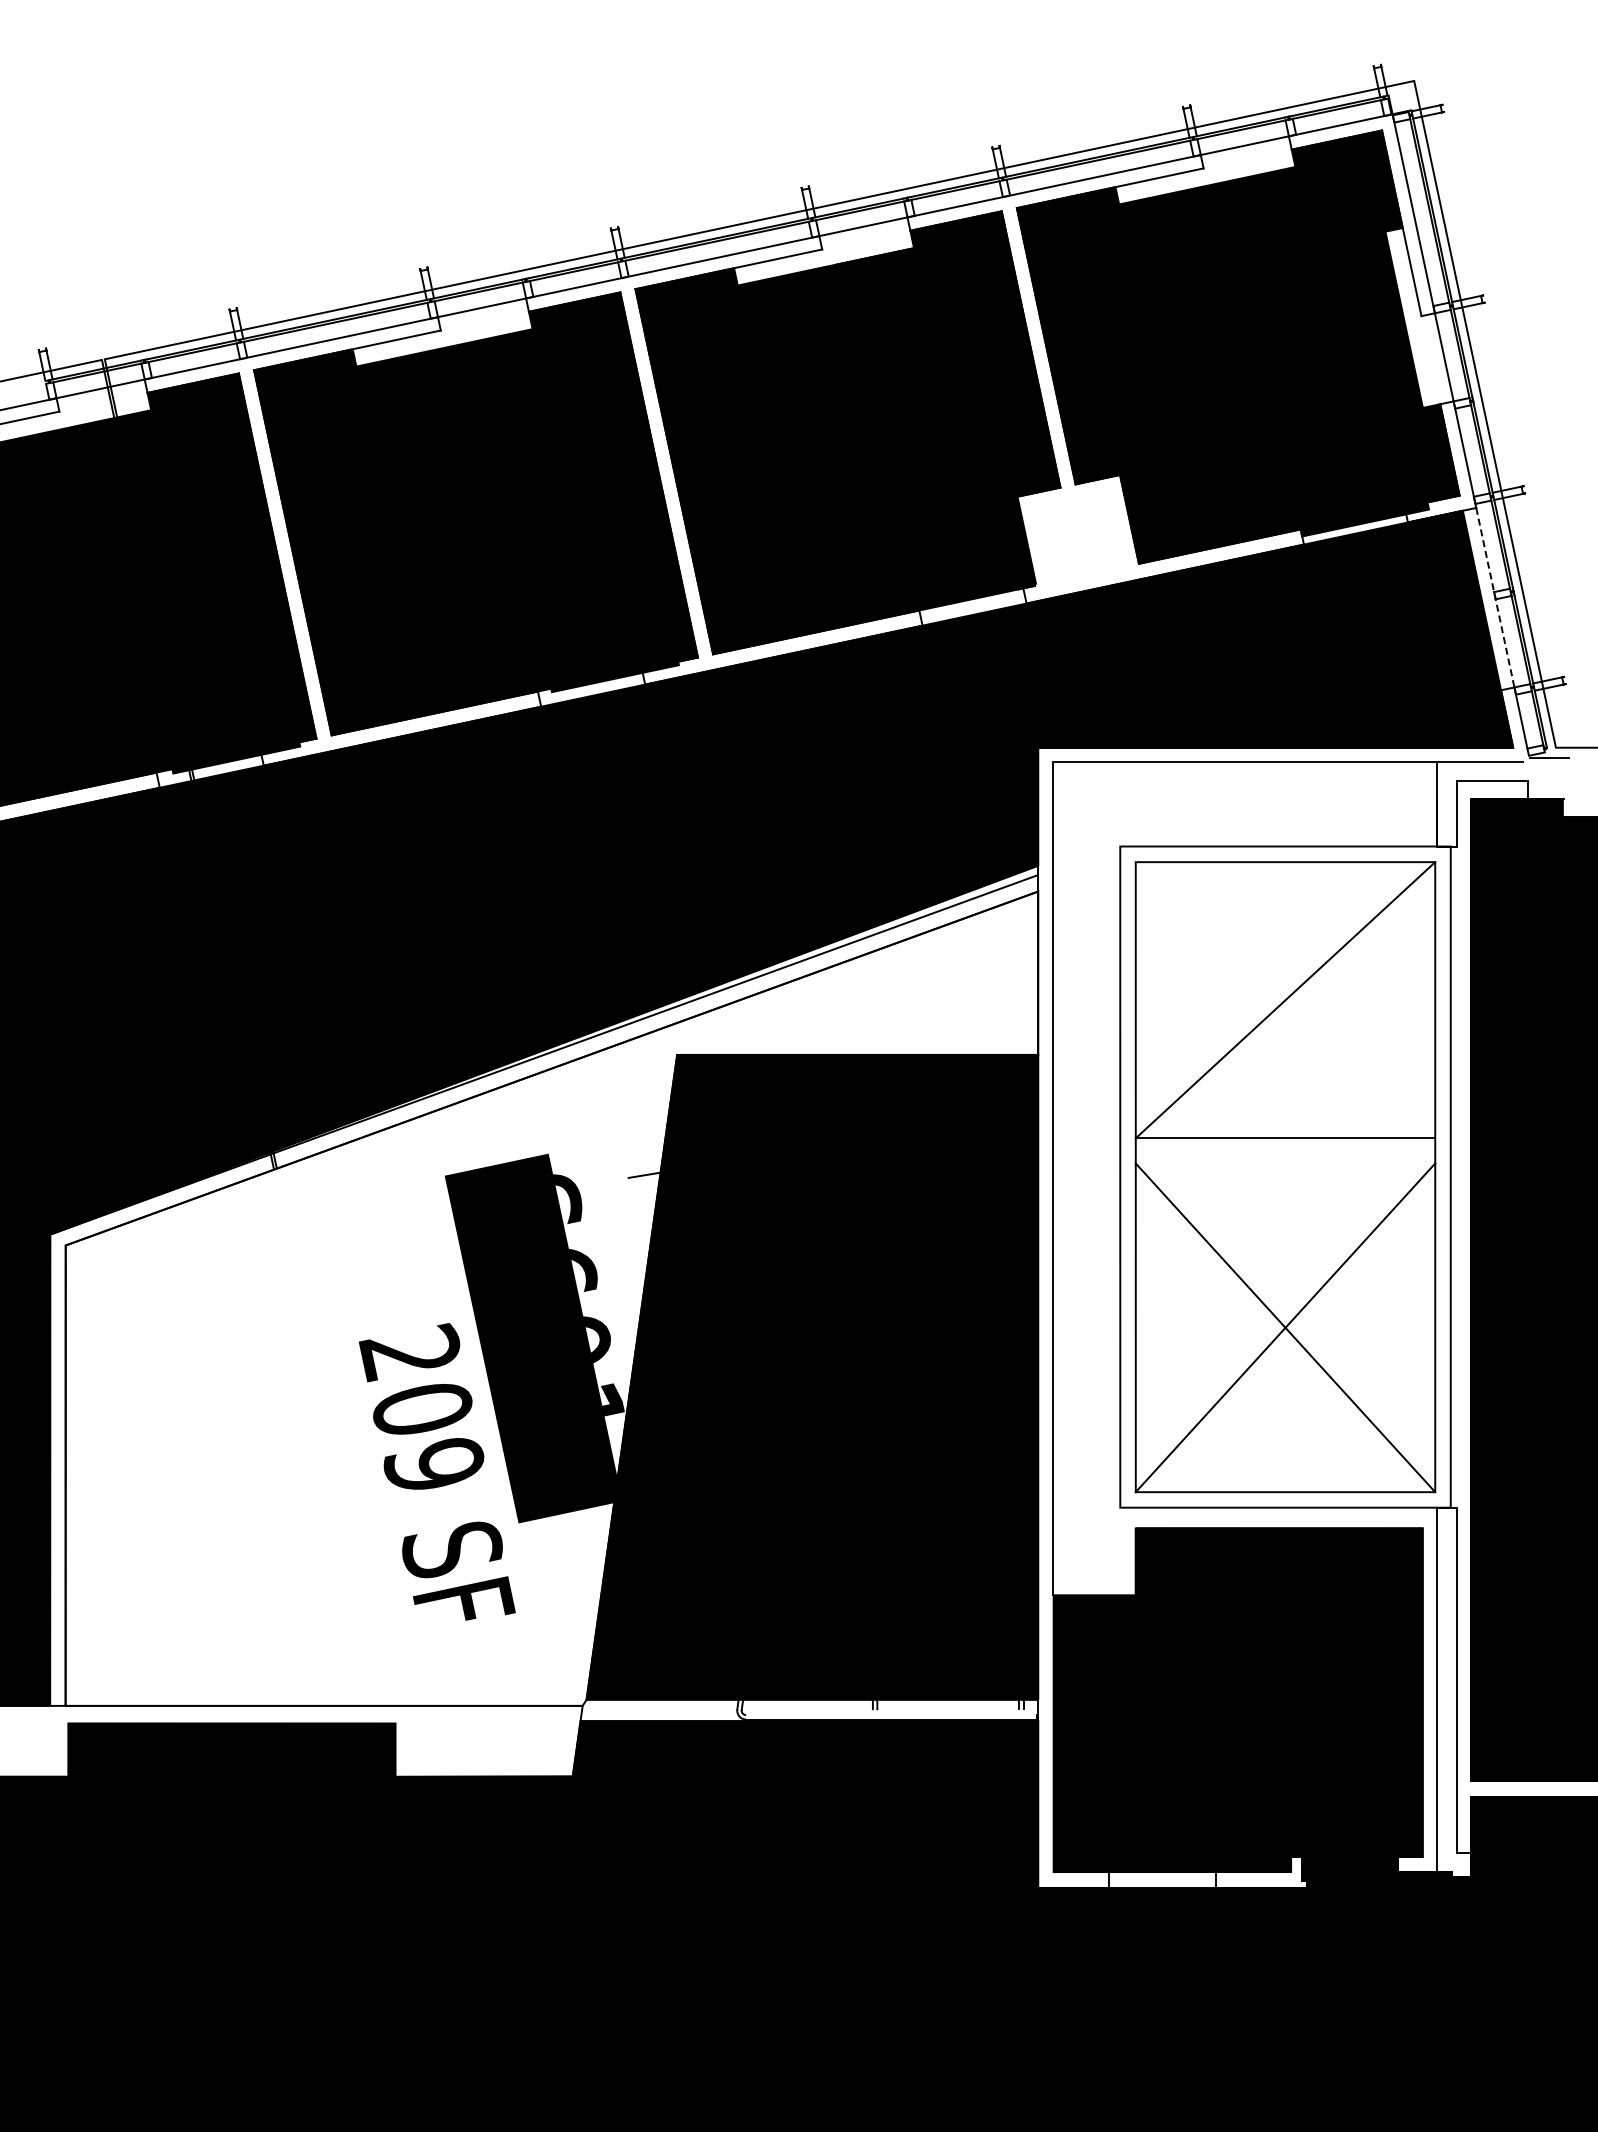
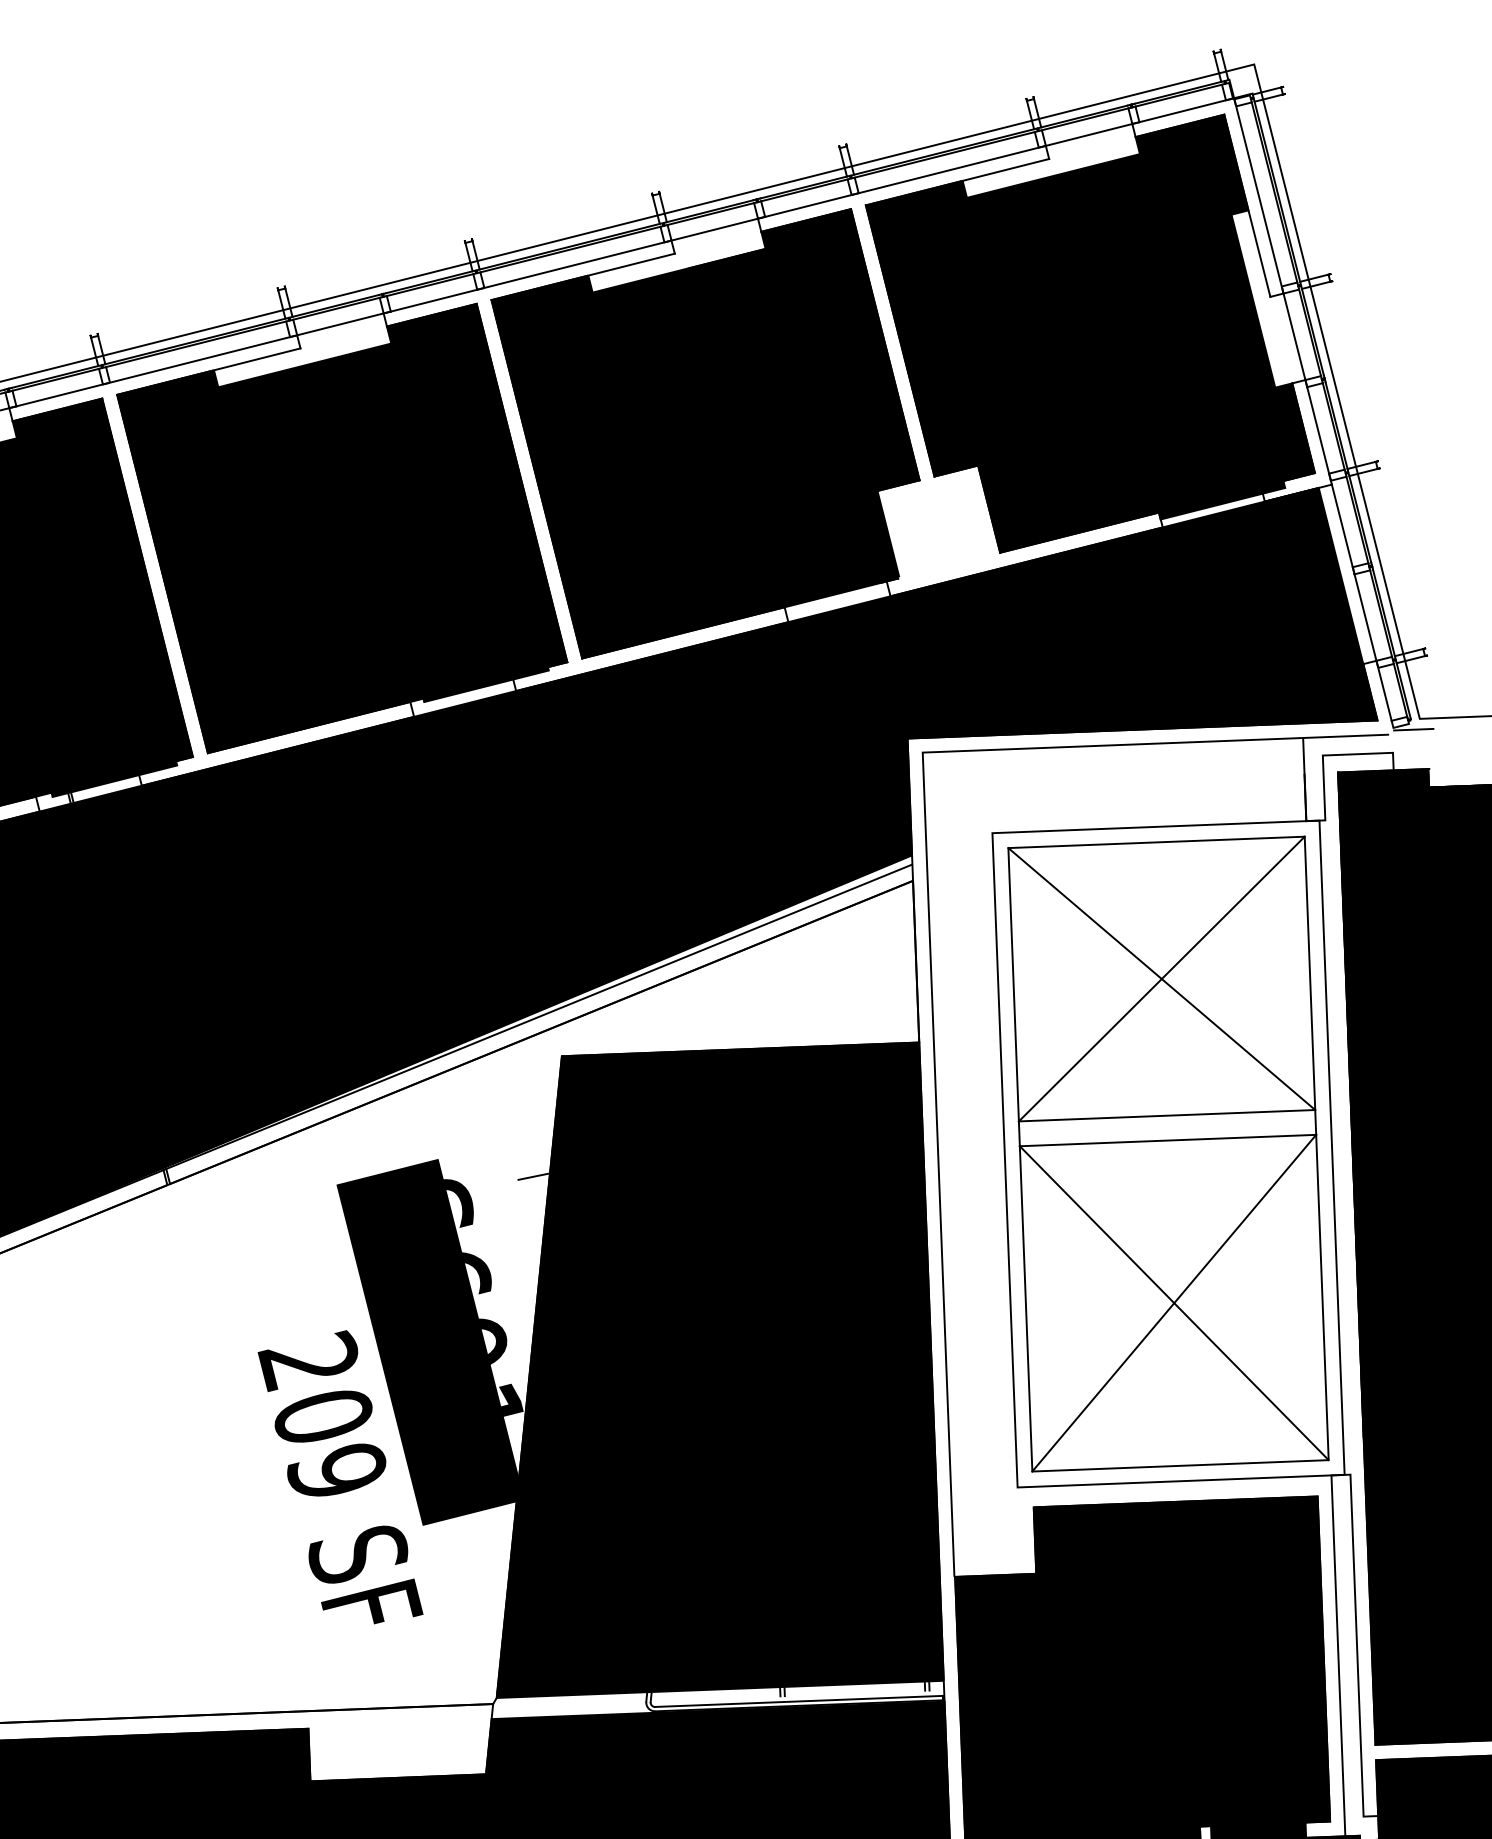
line: (1495, 597) -> (1354, 572), dashed -> solid
line: (1285, 1000) -> (1161, 979), added
line: (1285, 1163) -> (1168, 1140), added
line: (890, 1715) -> (798, 1701), added

